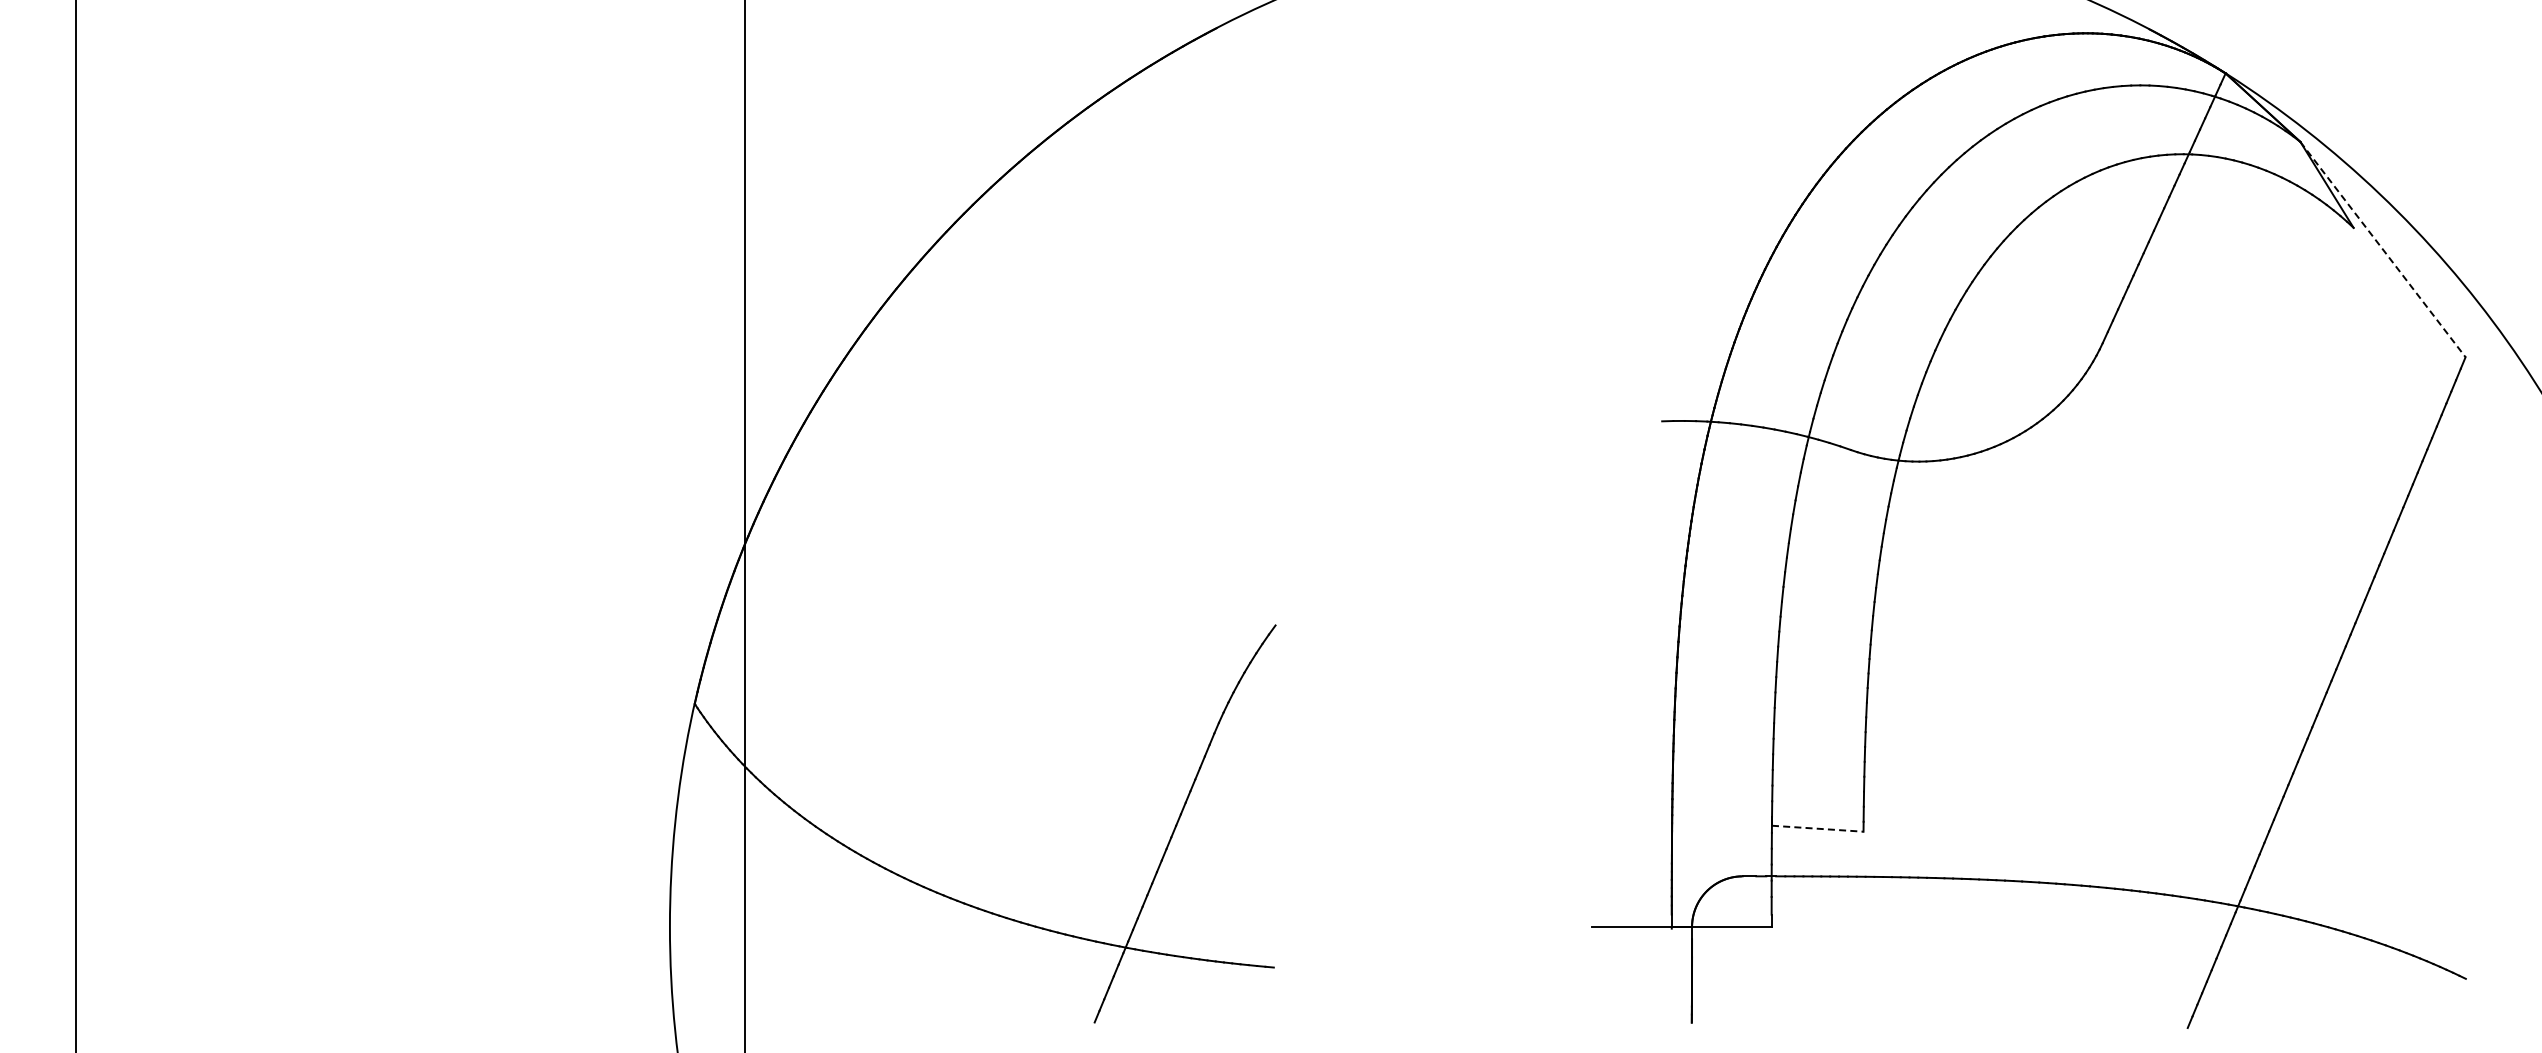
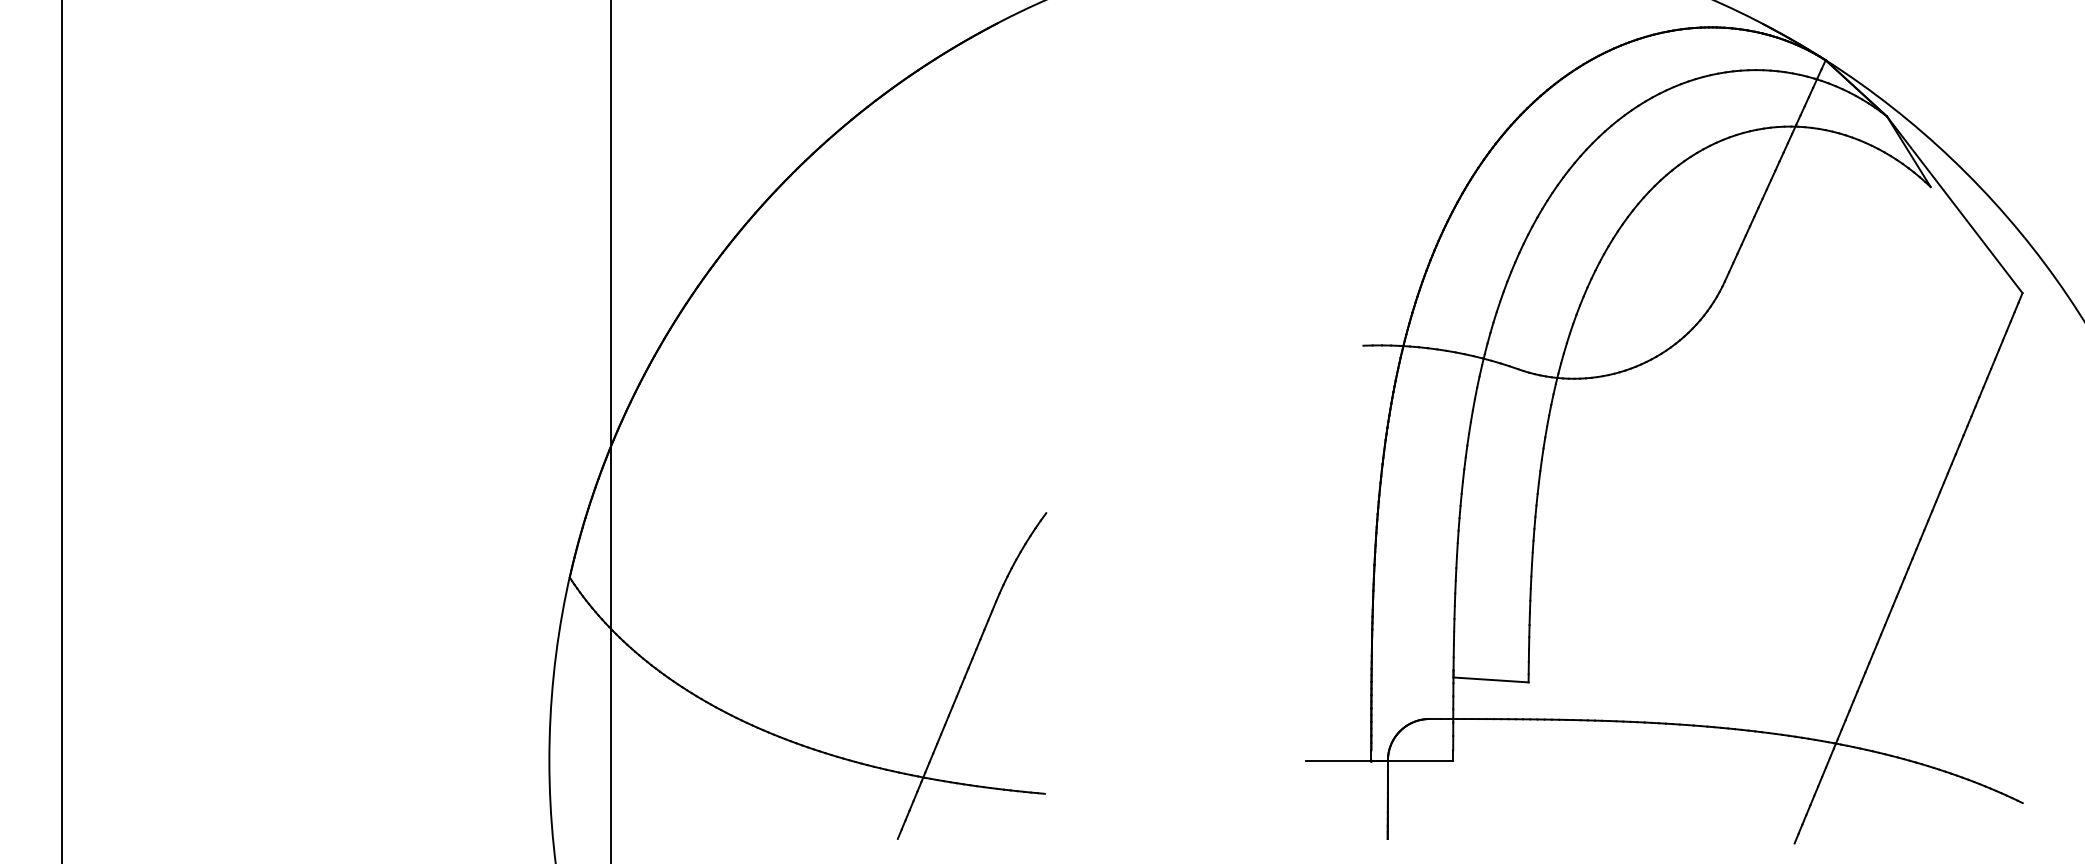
line: (2382, 249) -> (1954, 204), dashed -> solid
line: (1817, 828) -> (1490, 679), dashed -> solid

